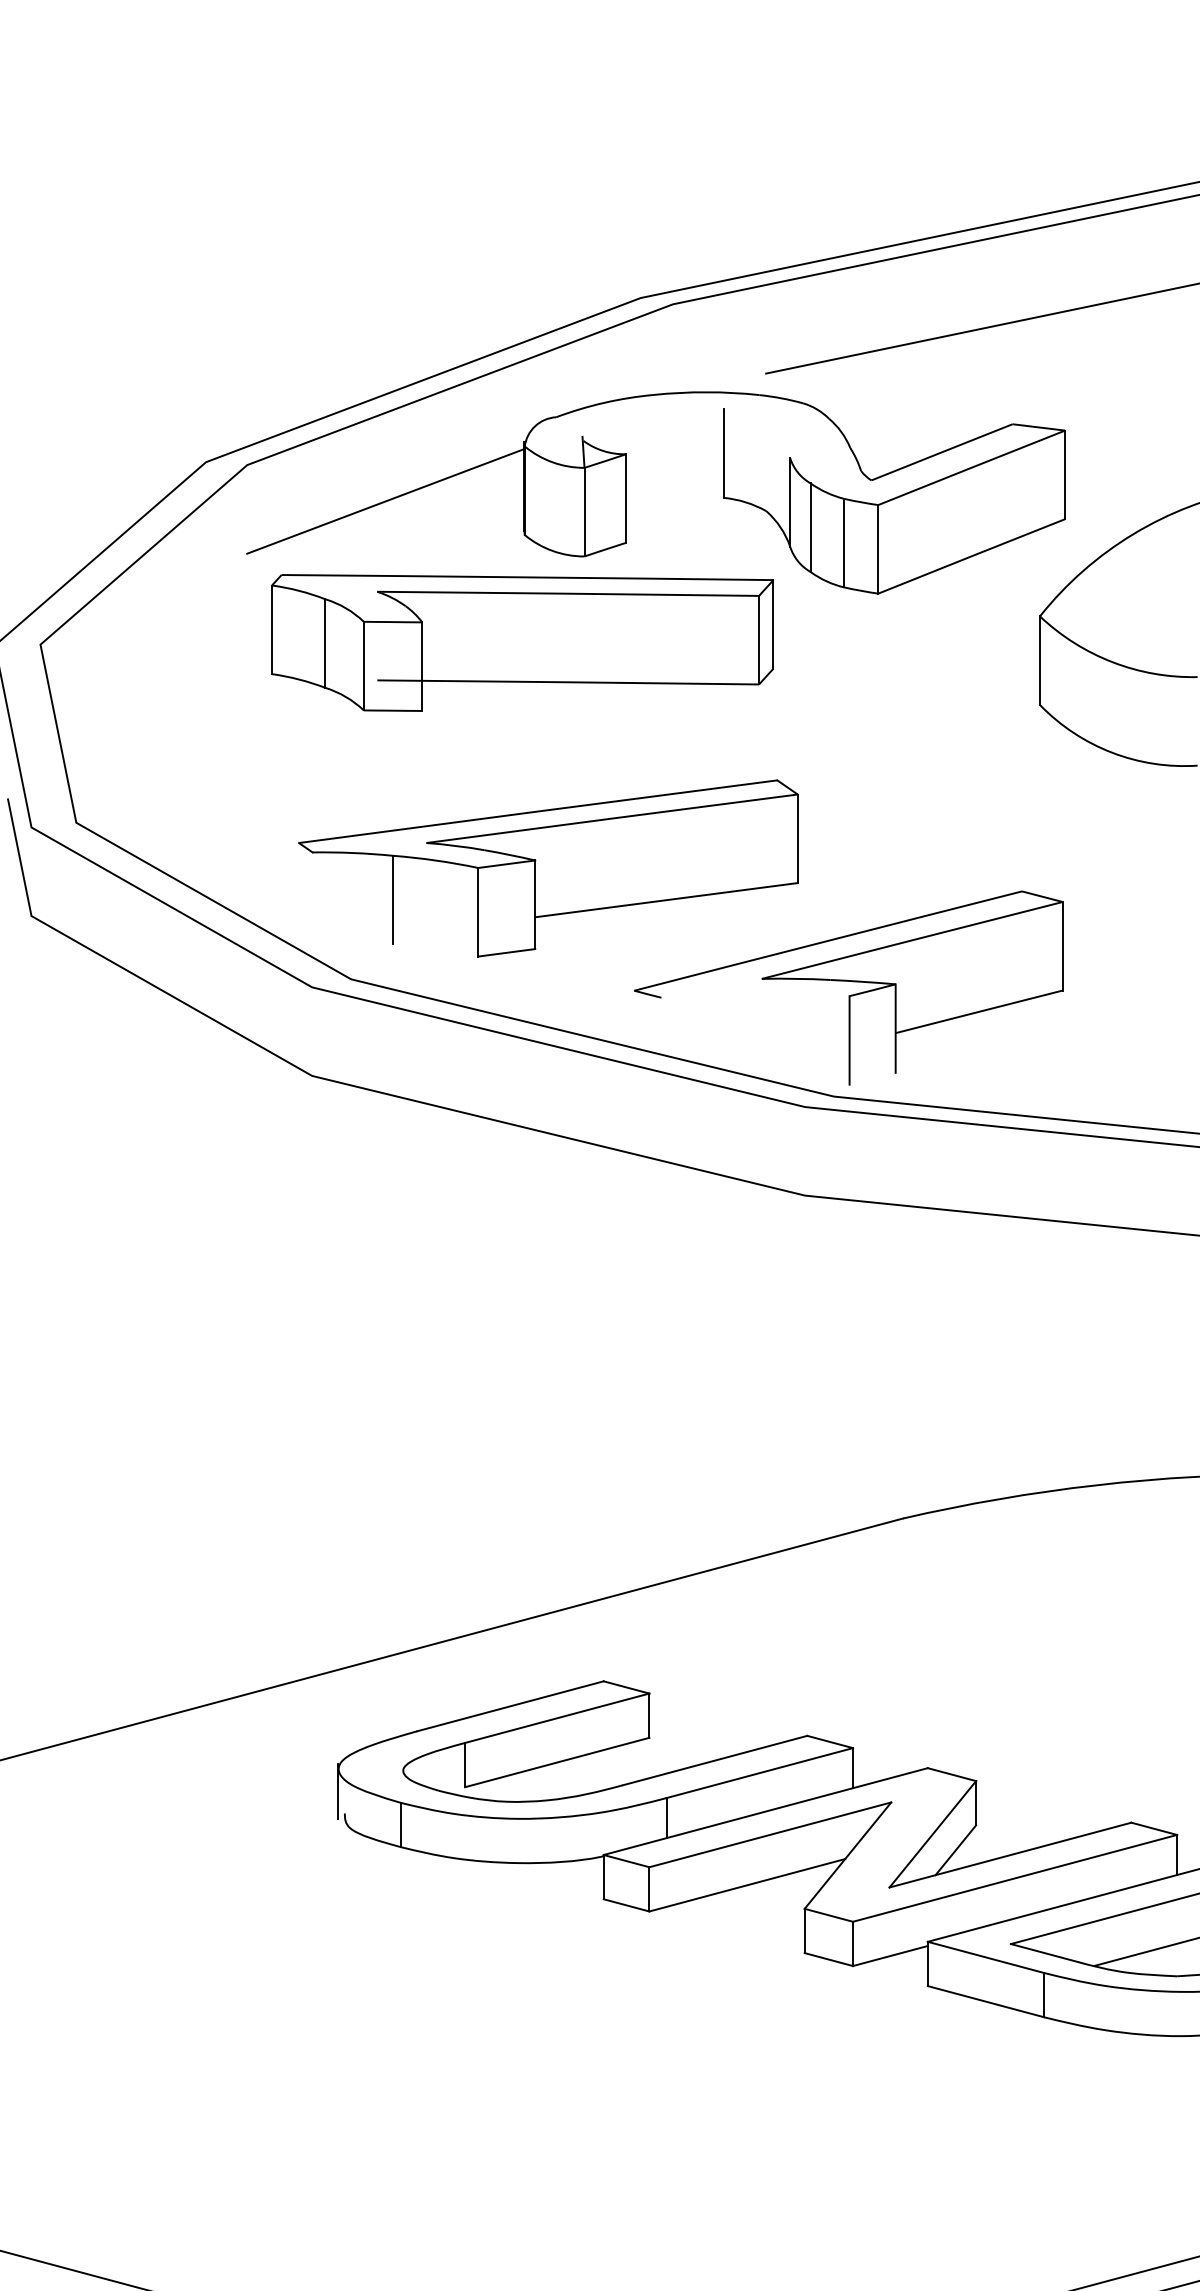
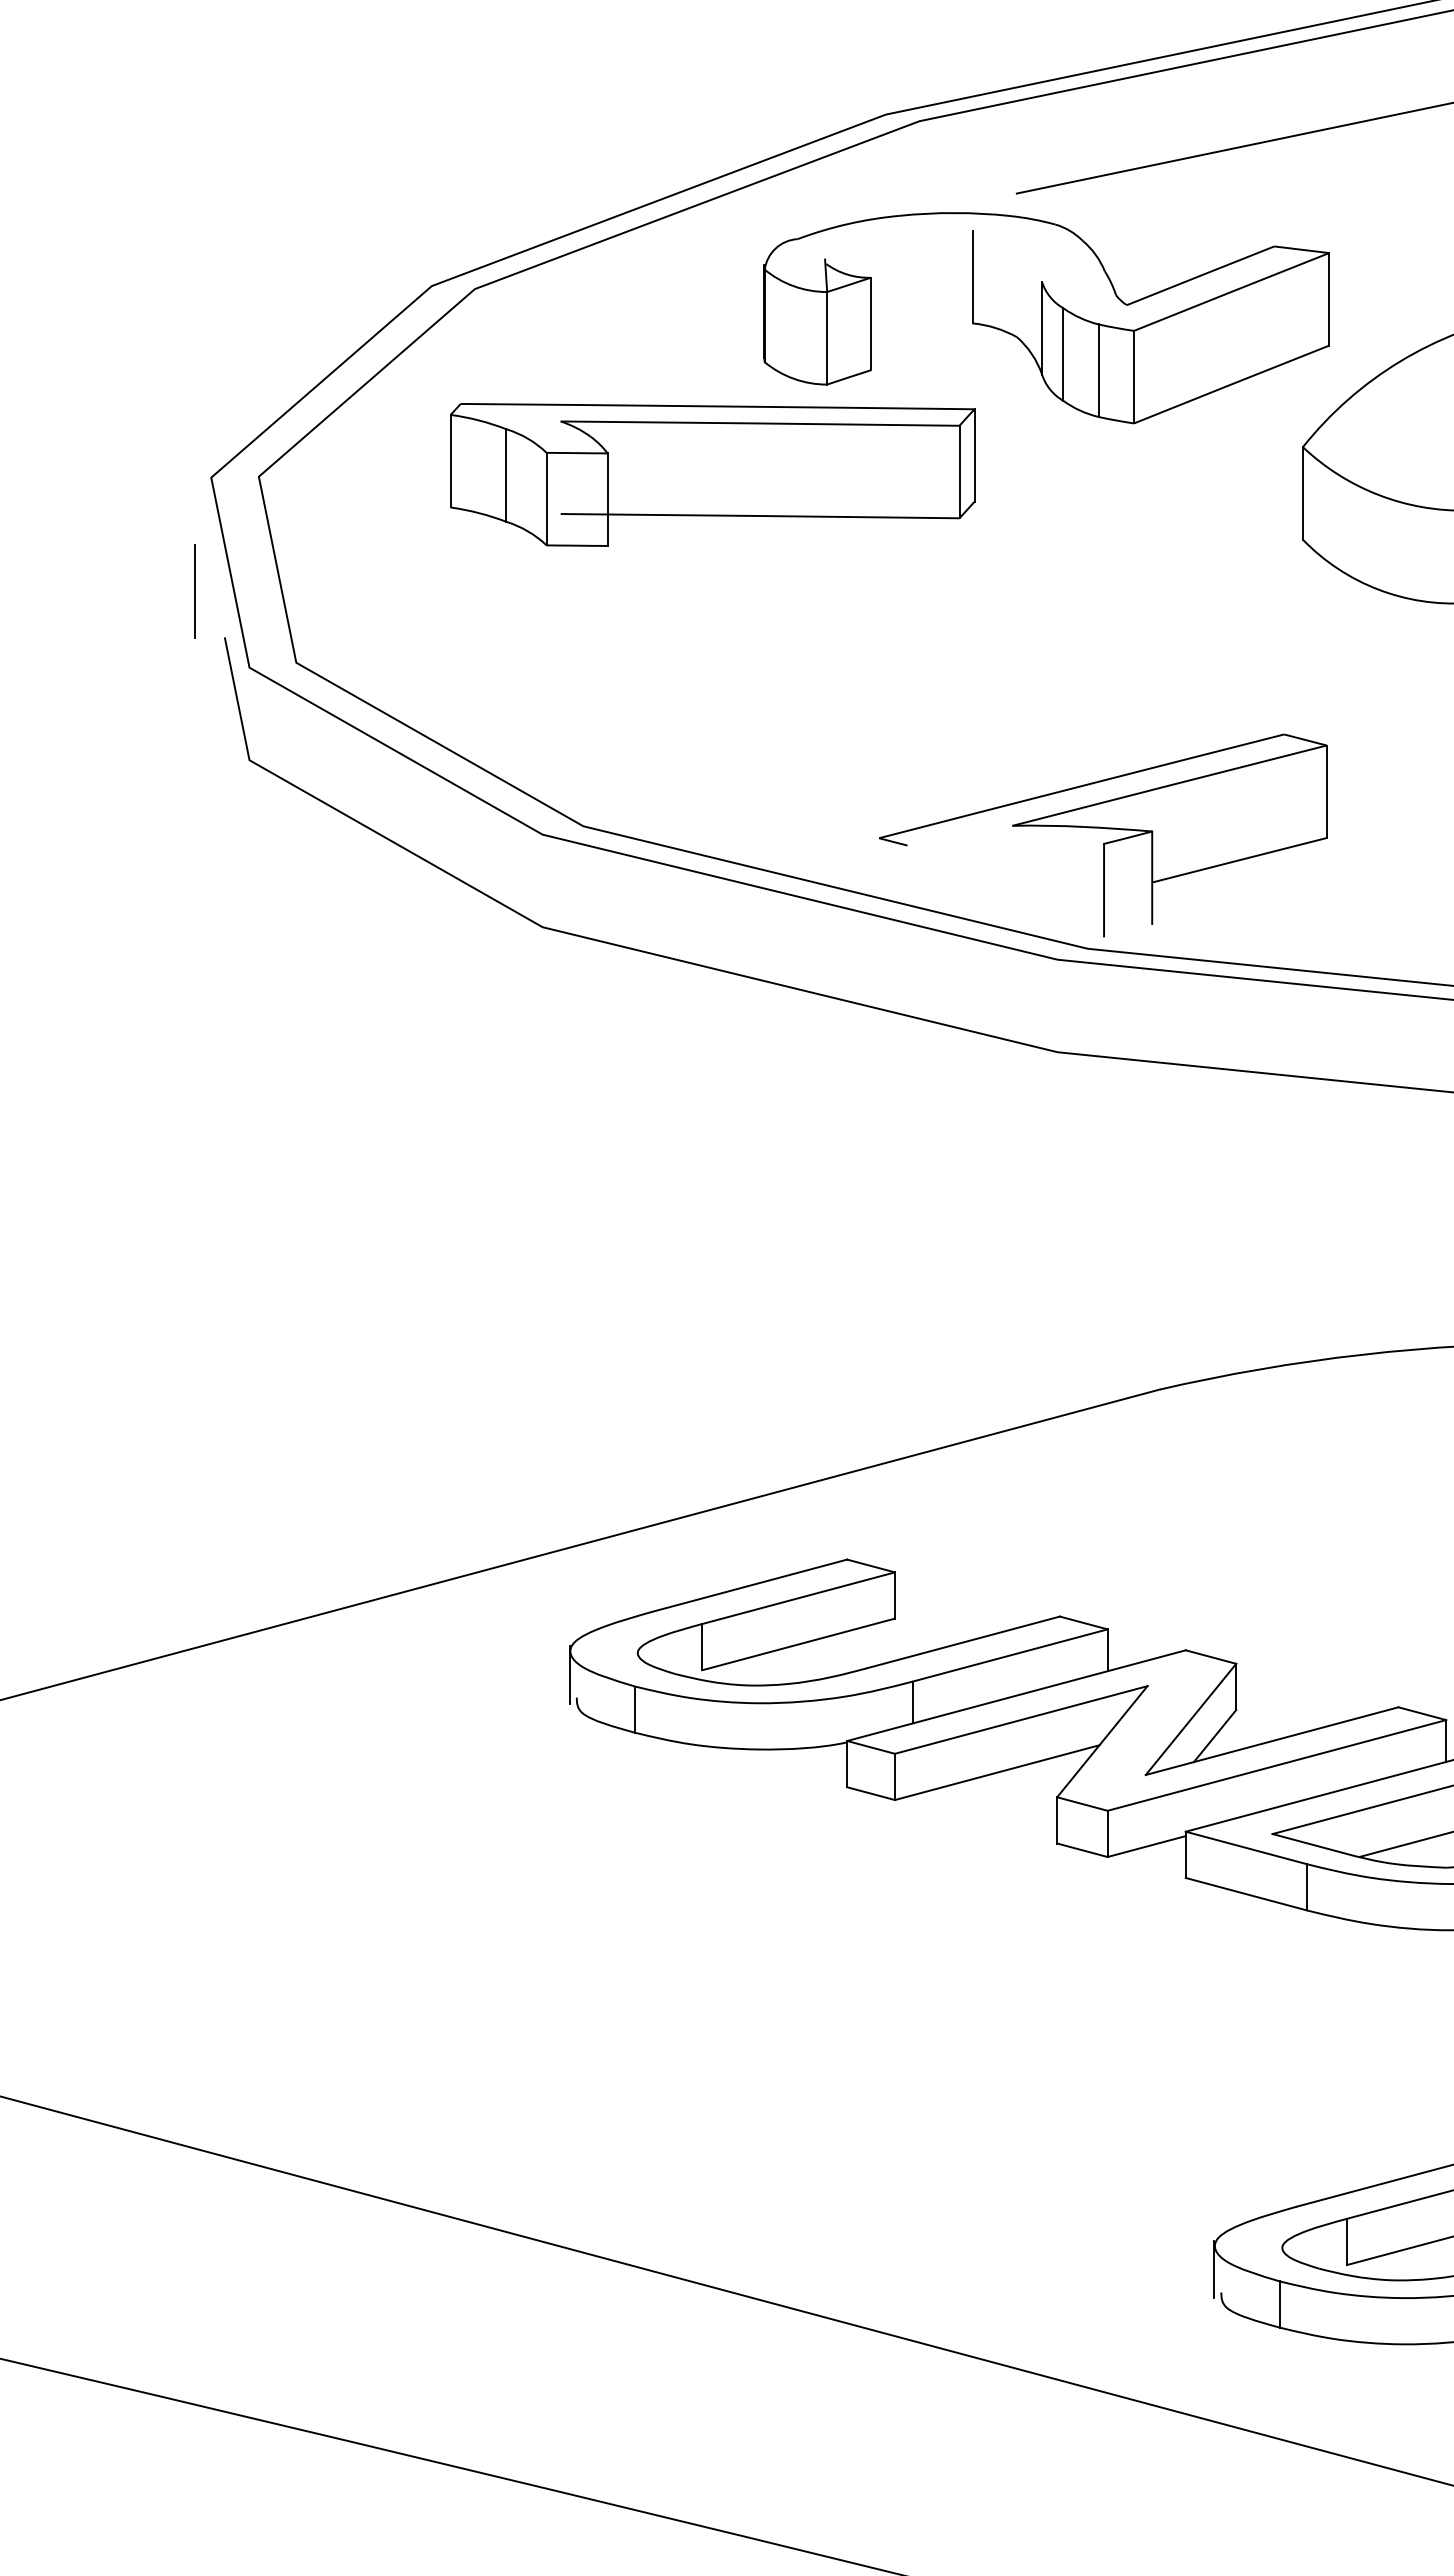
line: (384, 500) -> (618, 326), removed
part: (522, 642) -> (712, 474), moved
part: (548, 868) -> (789, 710), removed

